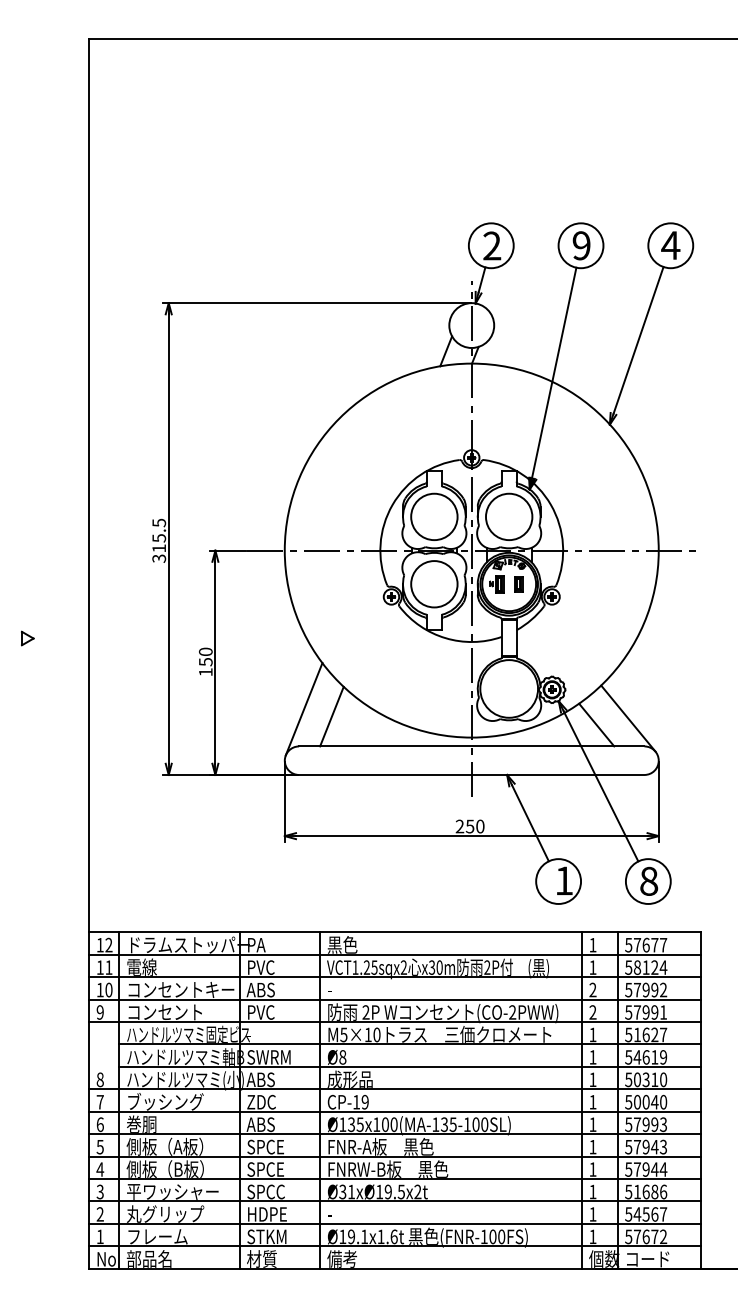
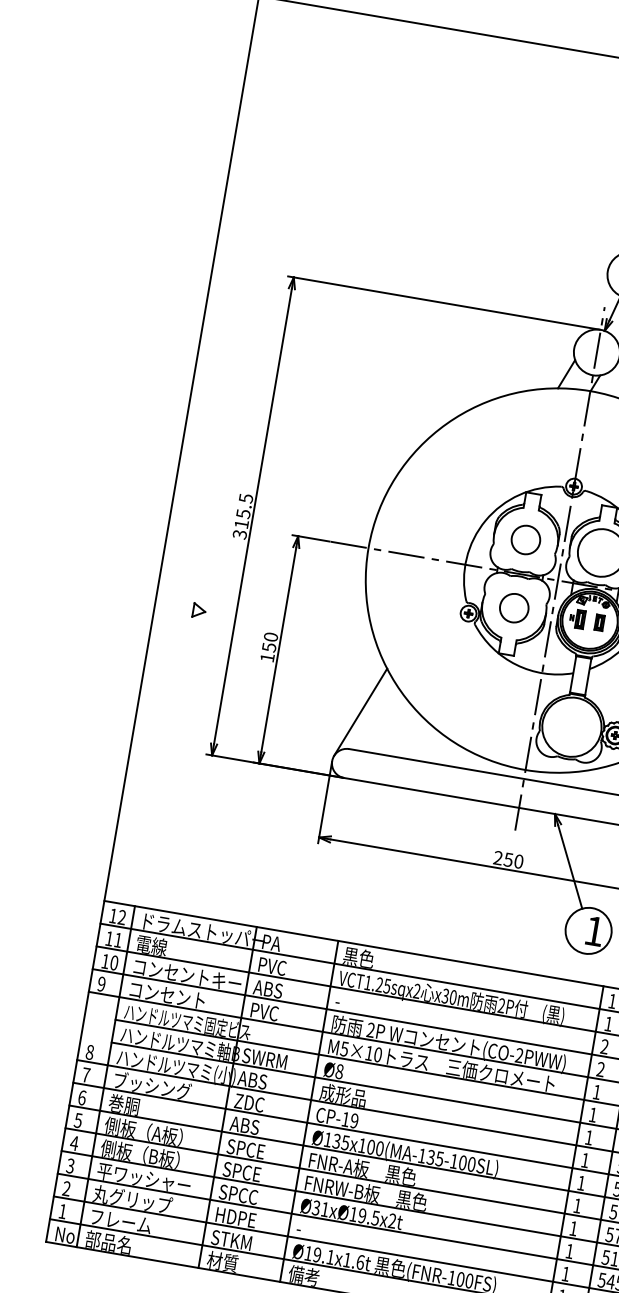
circle: (434, 516) -> (526, 539), size x0.6
circle: (434, 584) -> (514, 608), size x0.6
part: (27, 638) -> (199, 610), moved
line: (331, 716) -> (387, 724), removed

